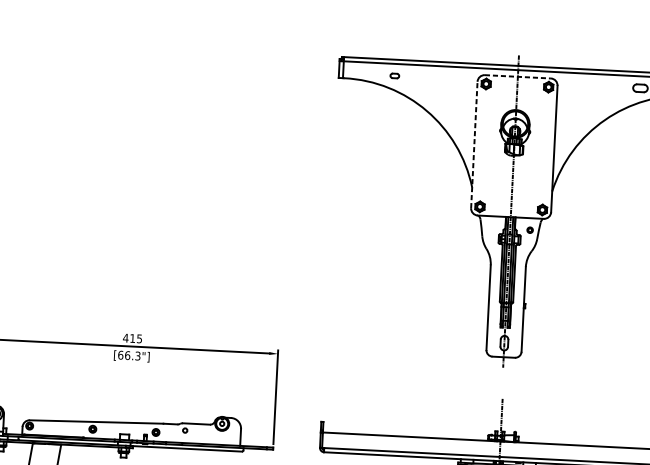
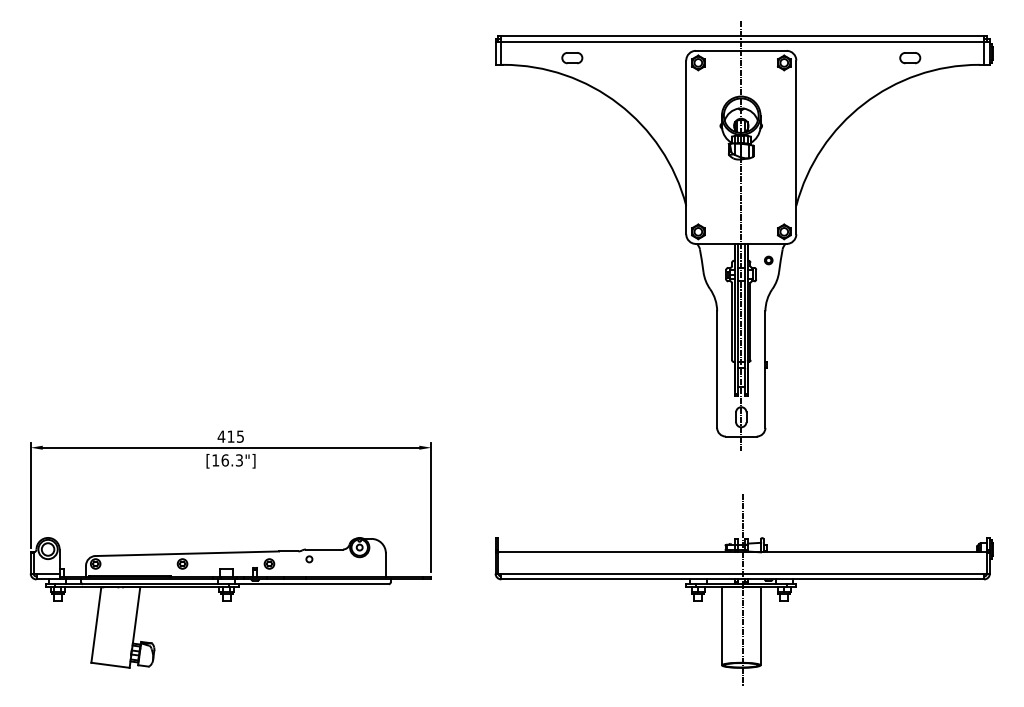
part: (394, 76) -> (572, 58), size x1.67
line: (518, 76) -> (741, 50), dashed -> solid
line: (474, 145) -> (686, 147), dashed -> solid
text: (120, 355) -> (215, 460), [66.3"] -> [16.3"]

